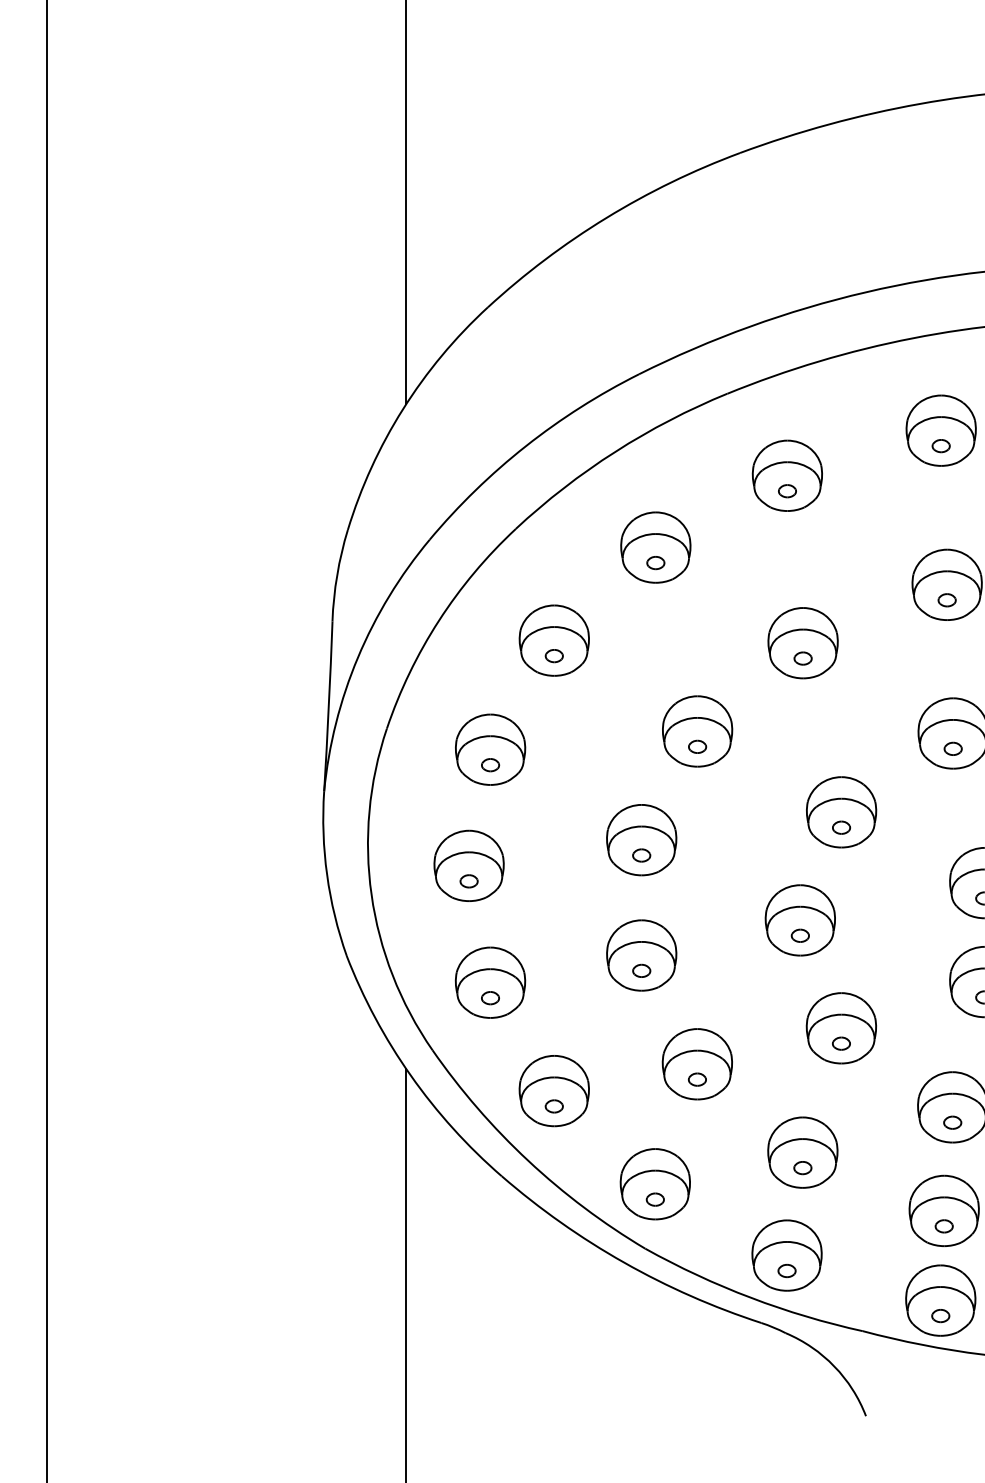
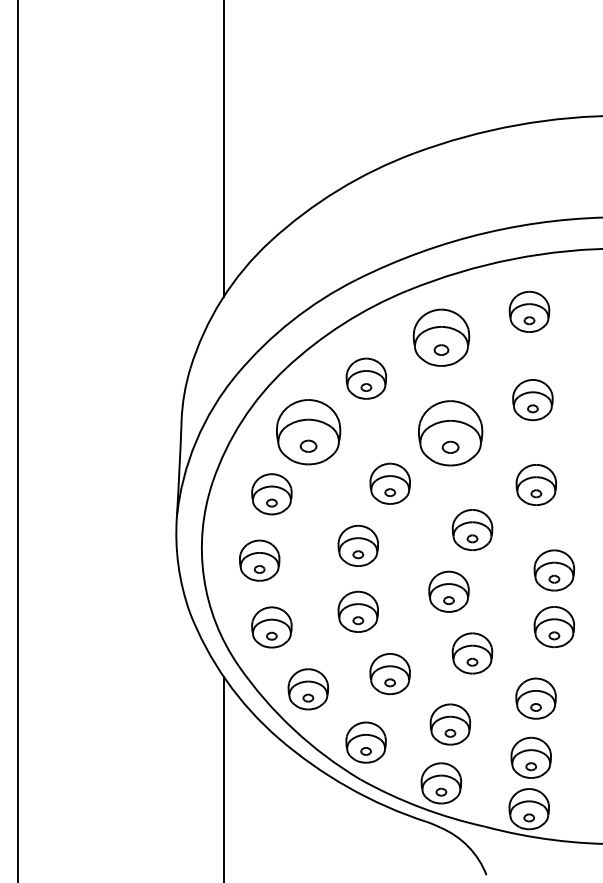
part: (787, 475) -> (441, 337), size x1.4
part: (552, 639) -> (307, 431), size x1.6
part: (802, 643) -> (450, 433), size x1.6

